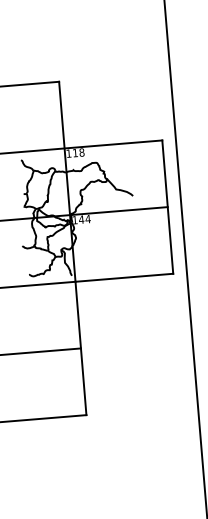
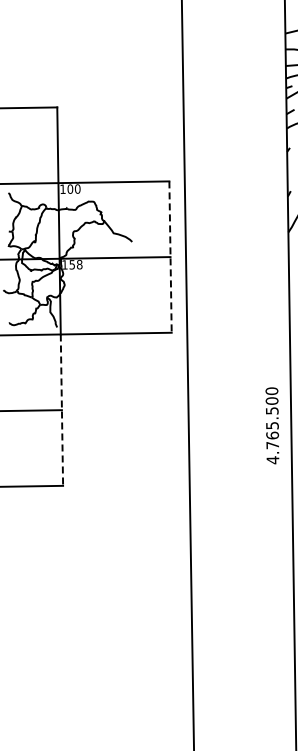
text: (78, 152) -> (73, 188), 118 -> 100
line: (167, 207) -> (170, 257), solid -> dashed
text: (84, 219) -> (75, 264), 144 -> 158
line: (80, 348) -> (61, 410), solid -> dashed

